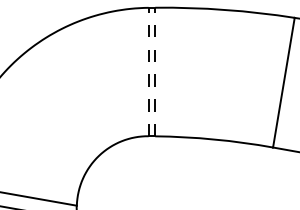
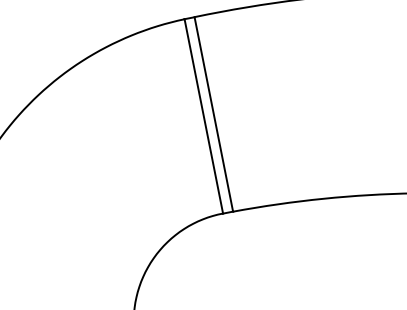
line: (148, 71) -> (203, 115), dashed -> solid
line: (155, 71) -> (214, 113), dashed -> solid

